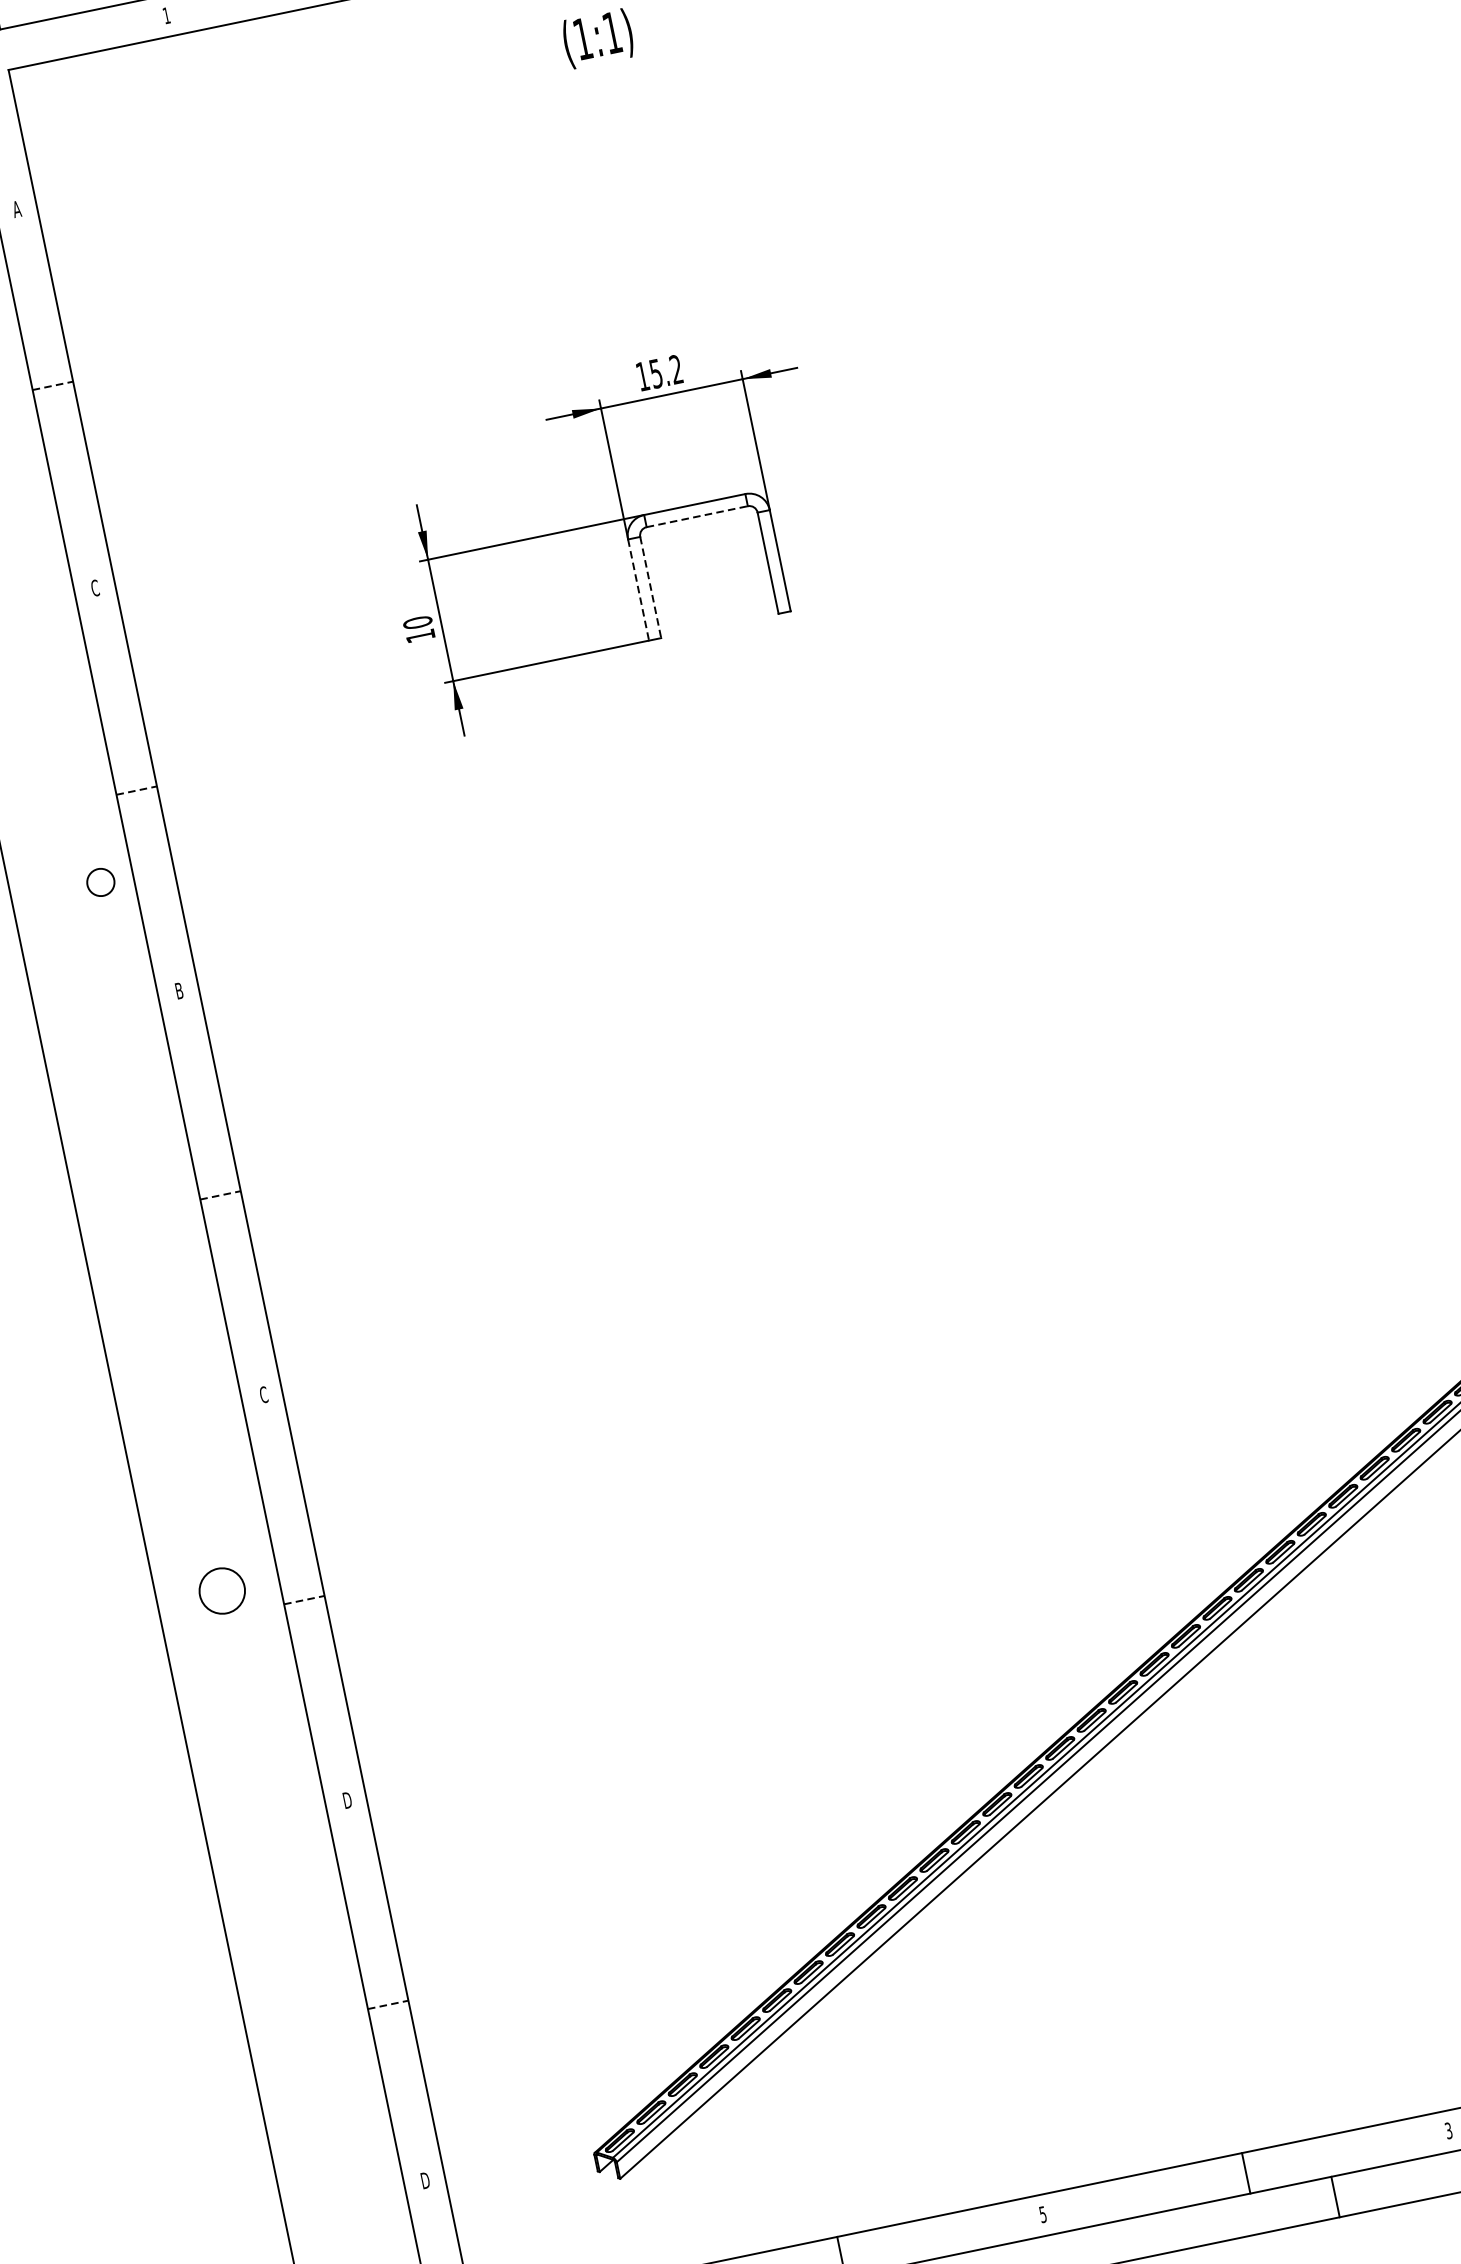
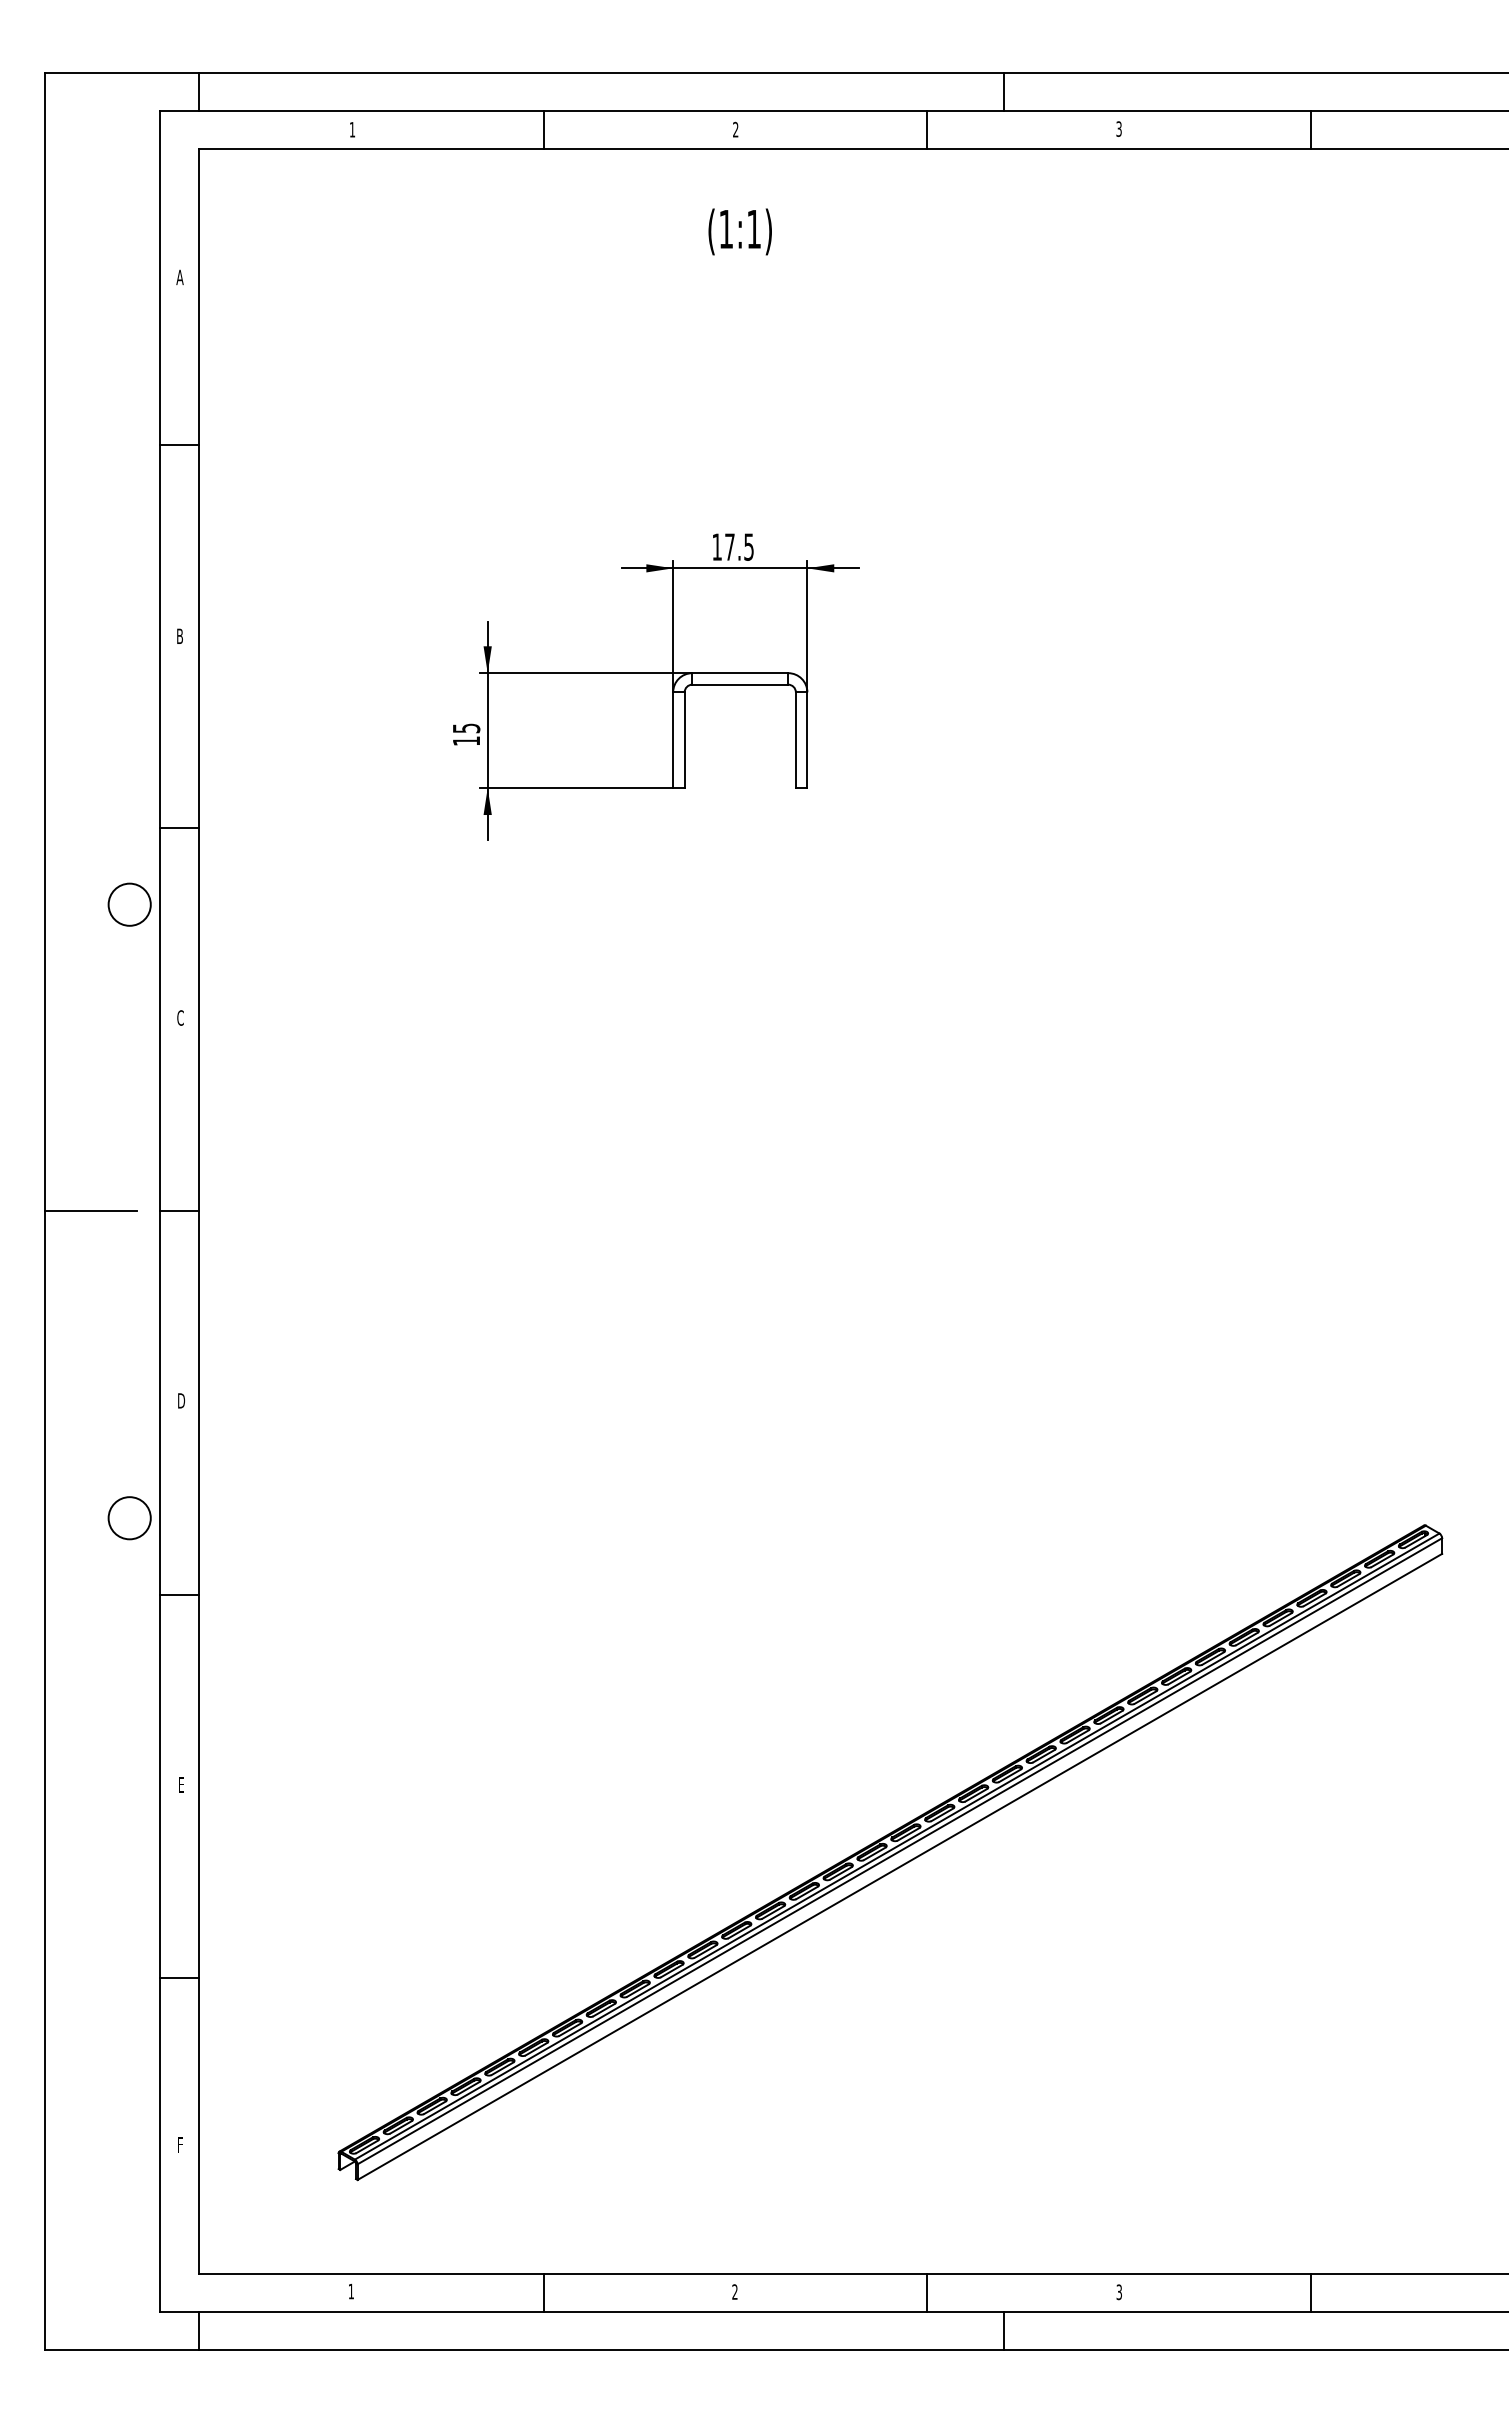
text: (666, 370) -> (739, 546), 15.2 -> 17.5
line: (53, 385) -> (180, 444), dashed -> solid
line: (697, 516) -> (740, 684), dashed -> solid
line: (650, 587) -> (684, 740), dashed -> solid
text: (94, 588) -> (179, 636), C -> B
line: (638, 590) -> (673, 740), dashed -> solid
text: (417, 622) -> (466, 728), 10 -> 15
line: (137, 790) -> (180, 828), dashed -> solid
circle: (100, 882) -> (129, 904), size x1.67
text: (179, 990) -> (180, 1017), B -> C
line: (221, 1195) -> (180, 1211), dashed -> solid
line: (127, 1214) -> (91, 1211), added
text: (263, 1394) -> (181, 1400), C -> D
circle: (222, 1591) -> (129, 1518), moved
line: (305, 1599) -> (180, 1594), dashed -> solid
text: (346, 1800) -> (180, 1784), D -> E
line: (389, 2004) -> (180, 1978), dashed -> solid
text: (425, 2180) -> (180, 2144), D -> F
text: (1042, 2214) -> (734, 2291), 5 -> 2

